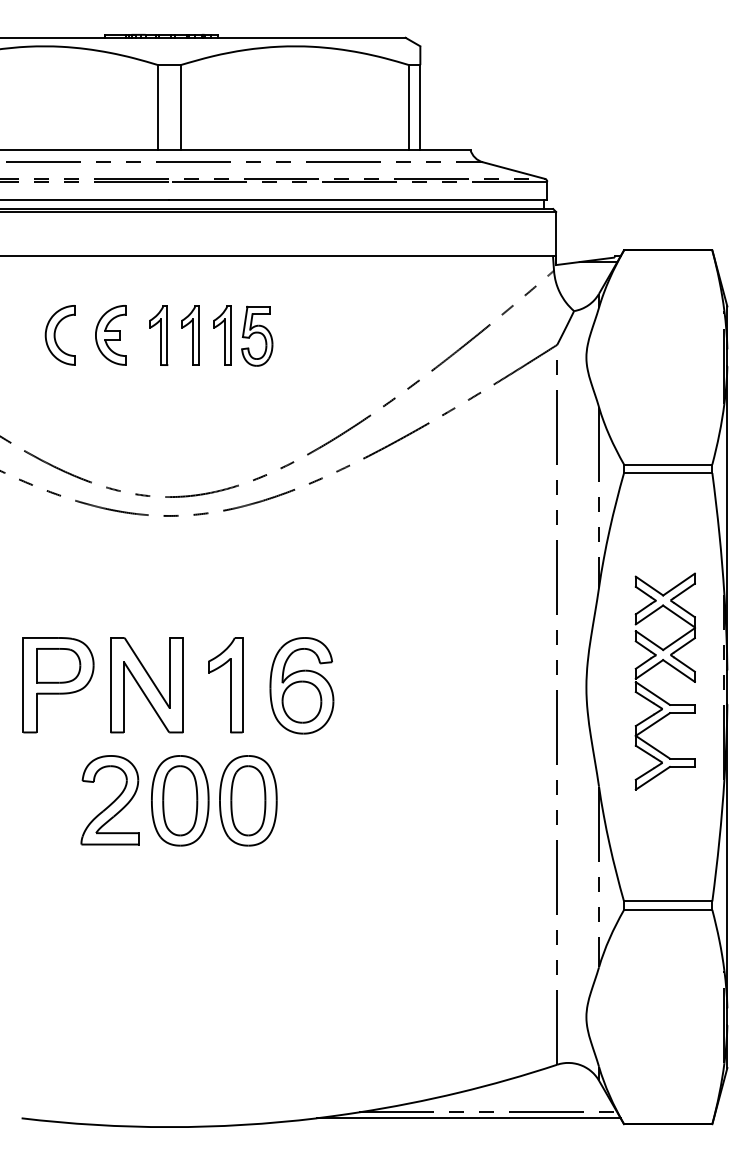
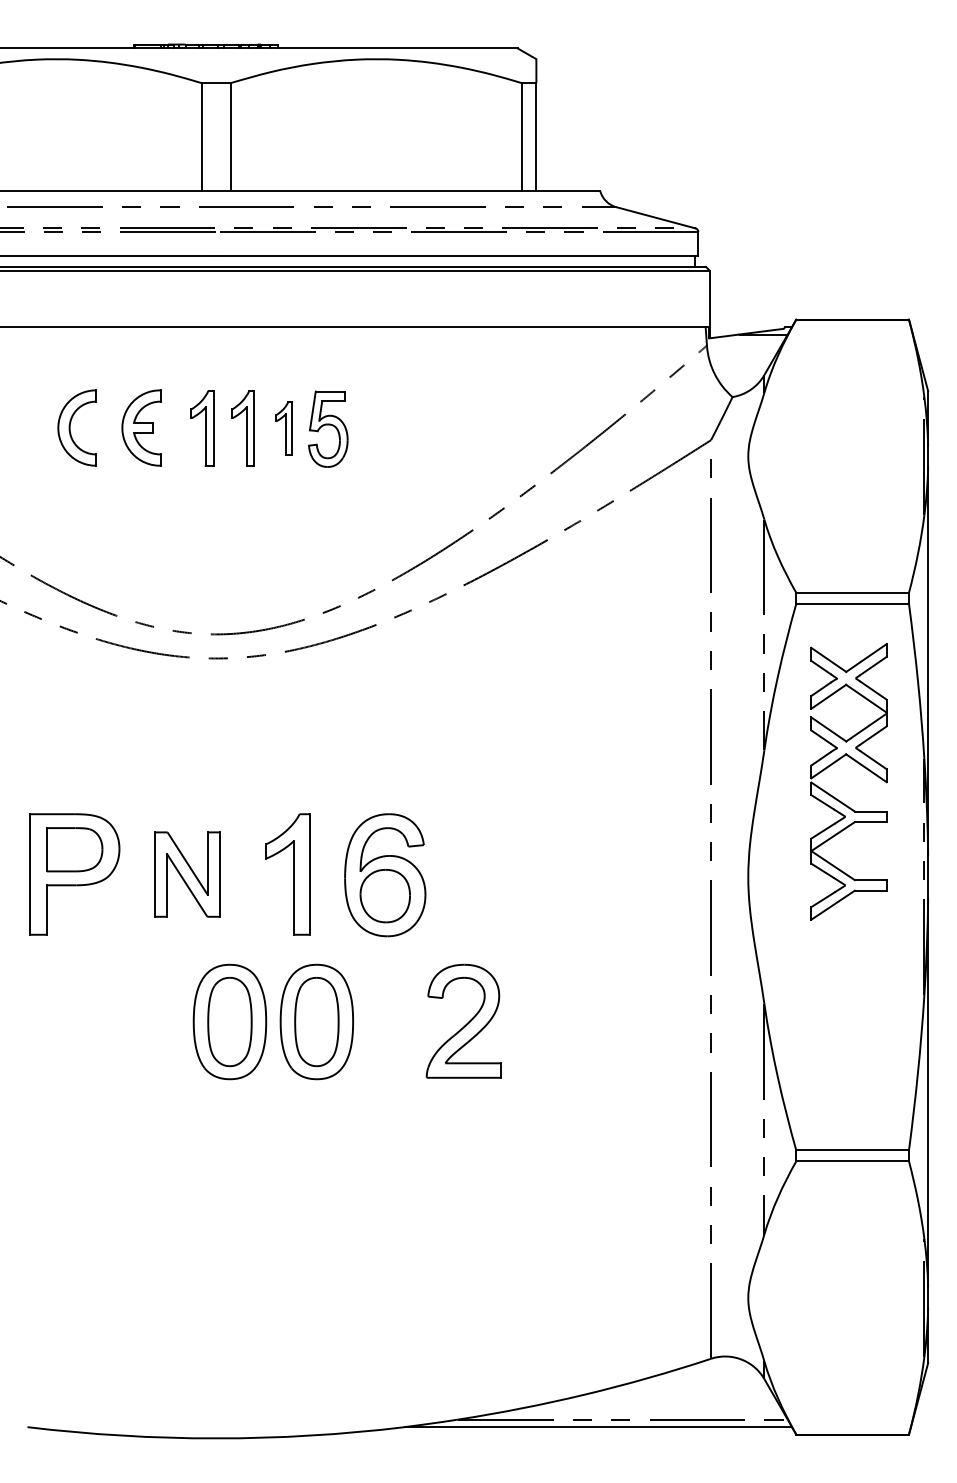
part: (222, 335) -> (283, 428), size x0.7
part: (146, 685) -> (186, 874), size x0.7
part: (656, 694) -> (837, 798), moved
part: (109, 800) -> (462, 1021), moved

